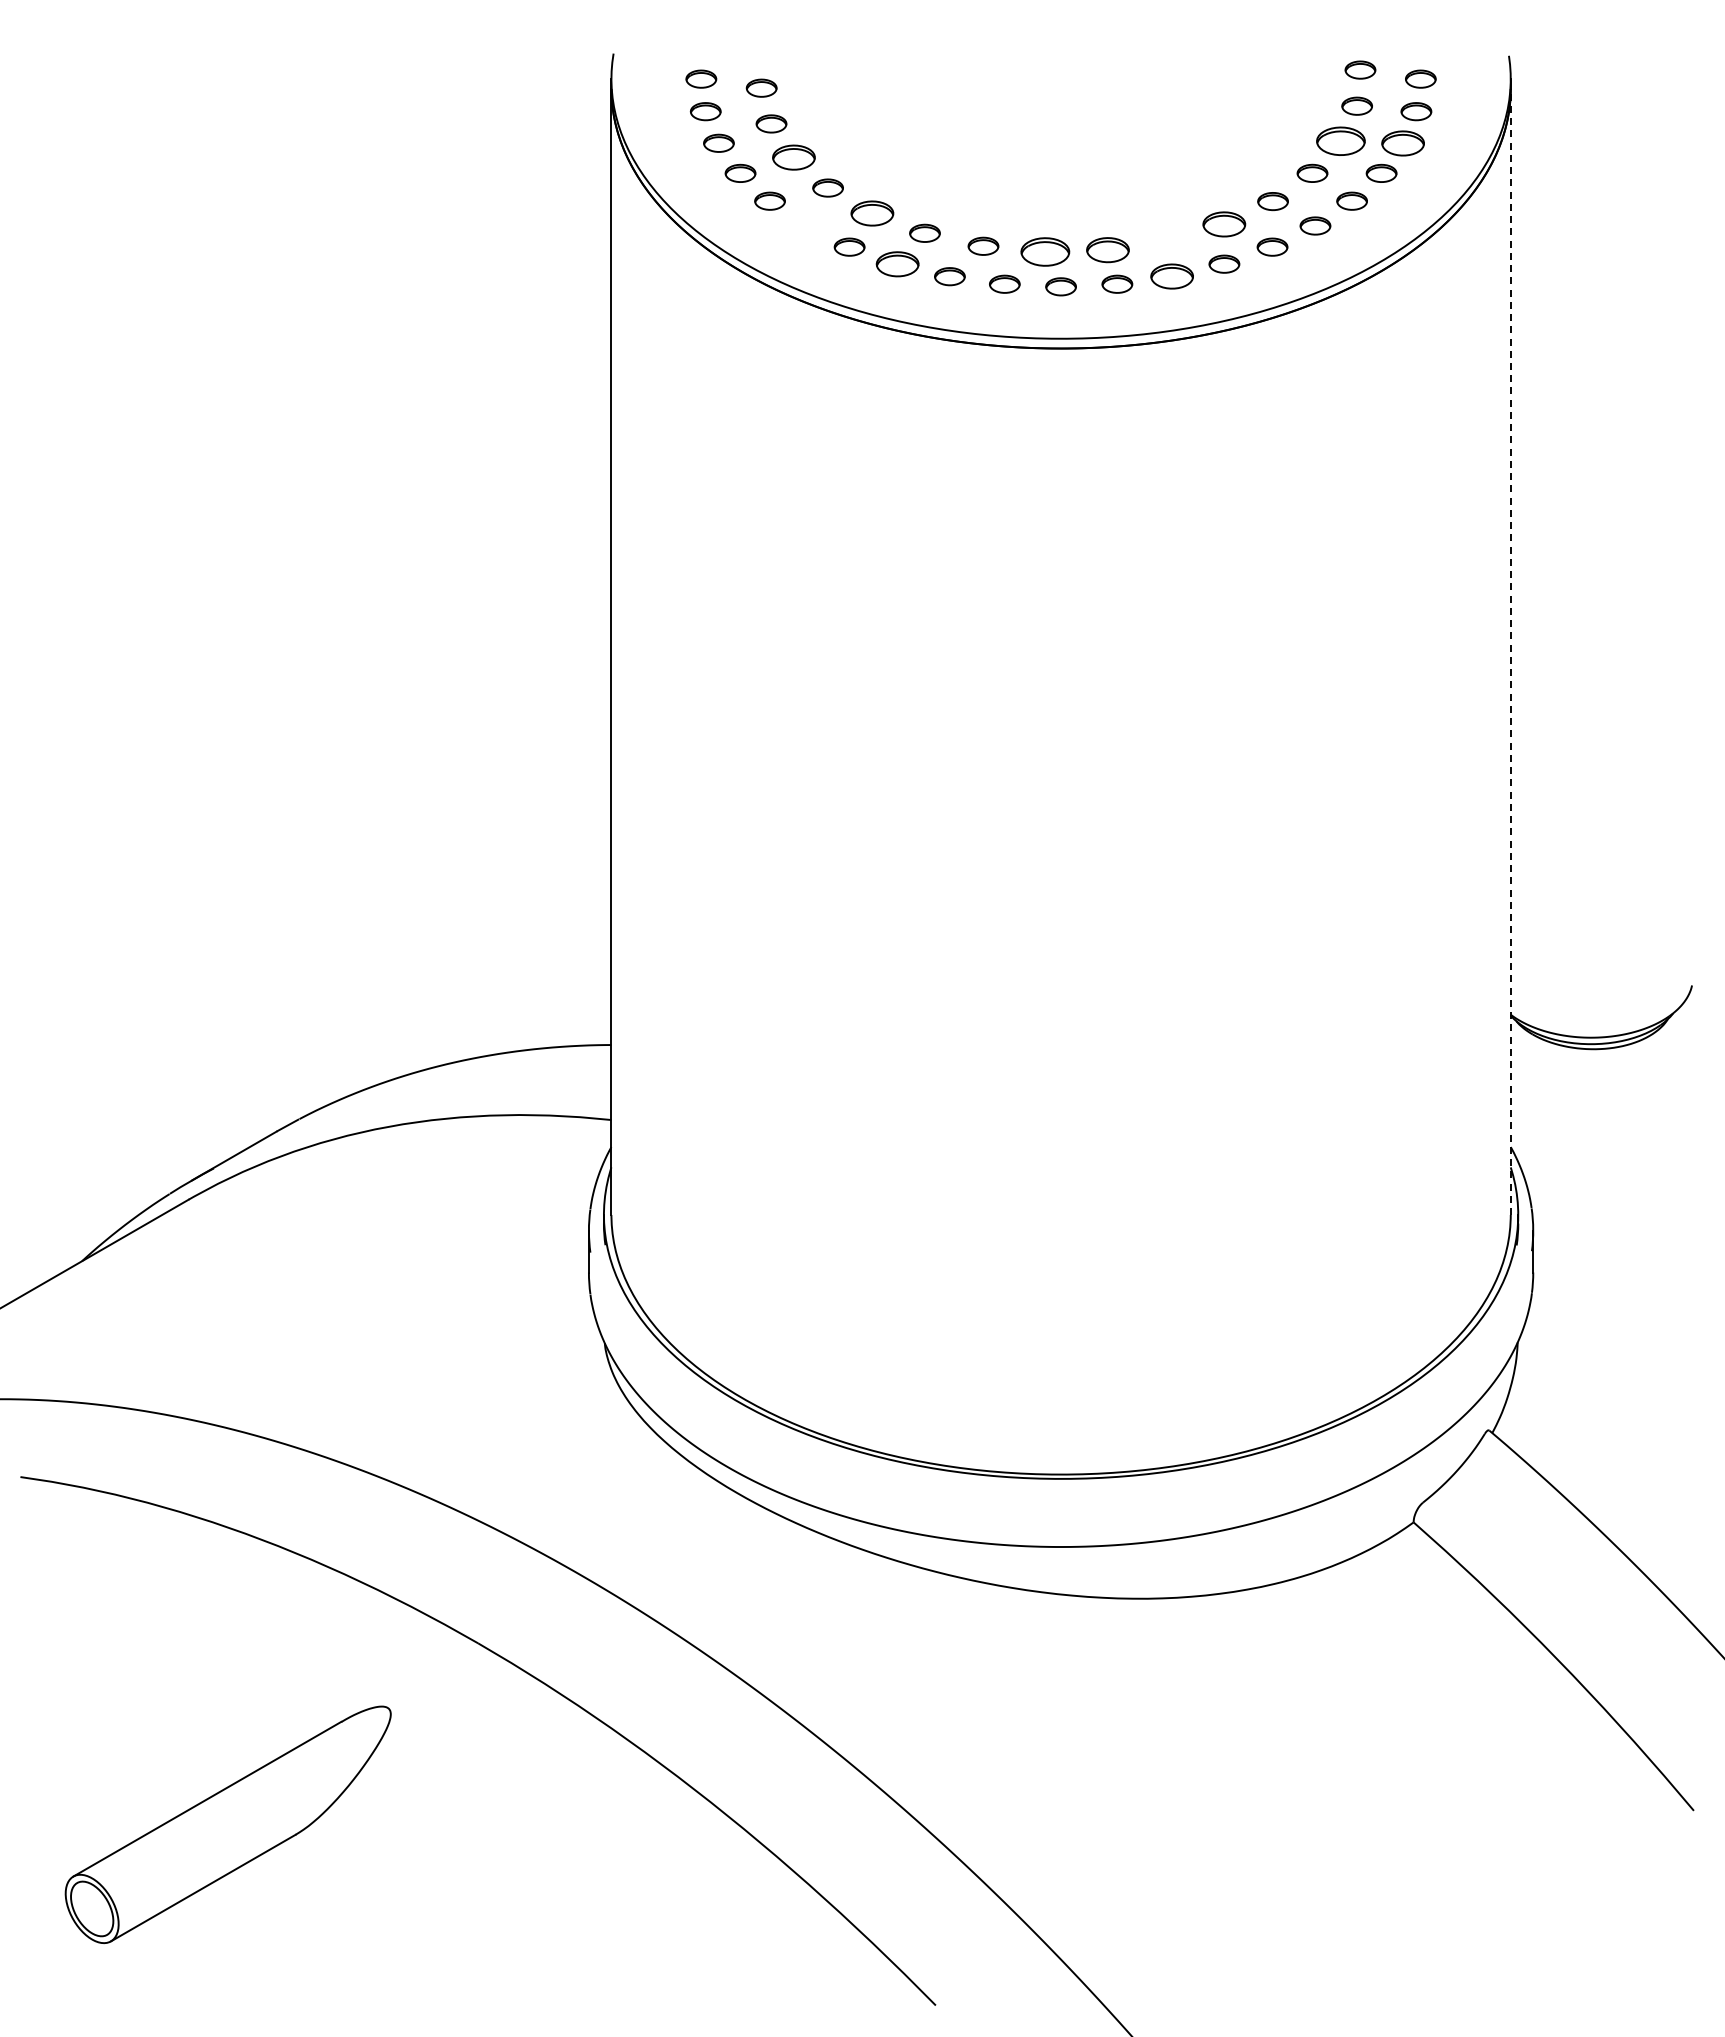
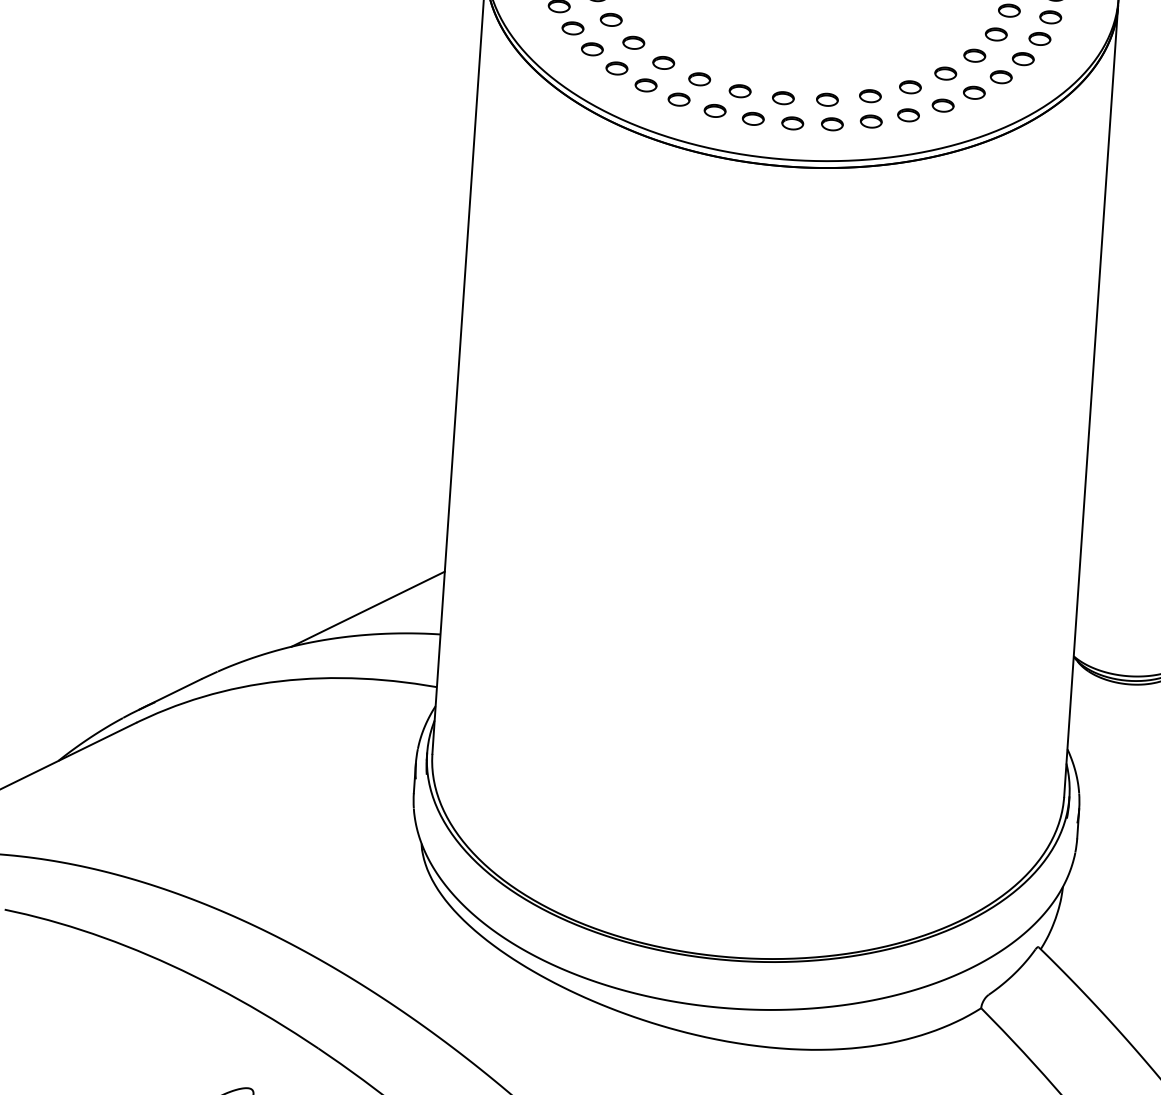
part: (1340, 140) -> (996, 33), size x0.62
part: (1403, 142) -> (1040, 38), size x0.71
part: (793, 157) -> (610, 19), size x0.71
part: (872, 213) -> (663, 62), size x0.71
part: (1224, 223) -> (910, 86), size x0.71
part: (806, 225) -> (616, 68), added
part: (1168, 240) -> (870, 96), added
part: (1107, 249) -> (827, 99), size x0.71
part: (1045, 251) -> (783, 97), size x0.62
part: (897, 263) -> (678, 99), size x0.71
part: (1172, 276) -> (871, 121), size x0.71
line: (1510, 651) -> (1090, 401), dashed -> solid
line: (506, 1015) -> (368, 608), added

